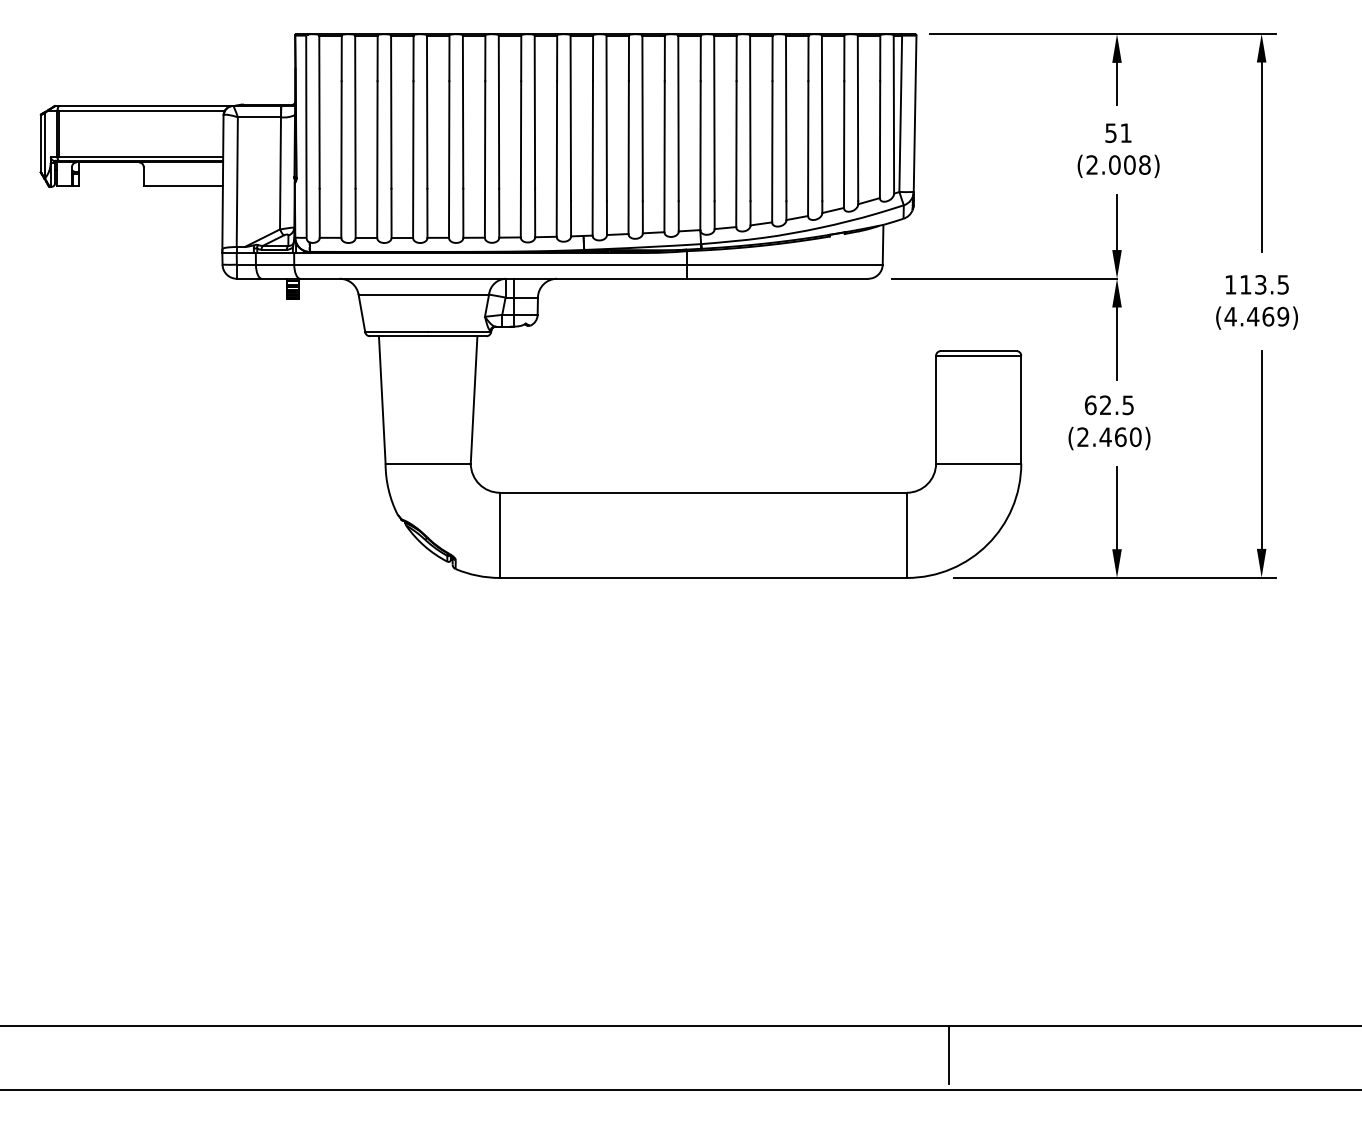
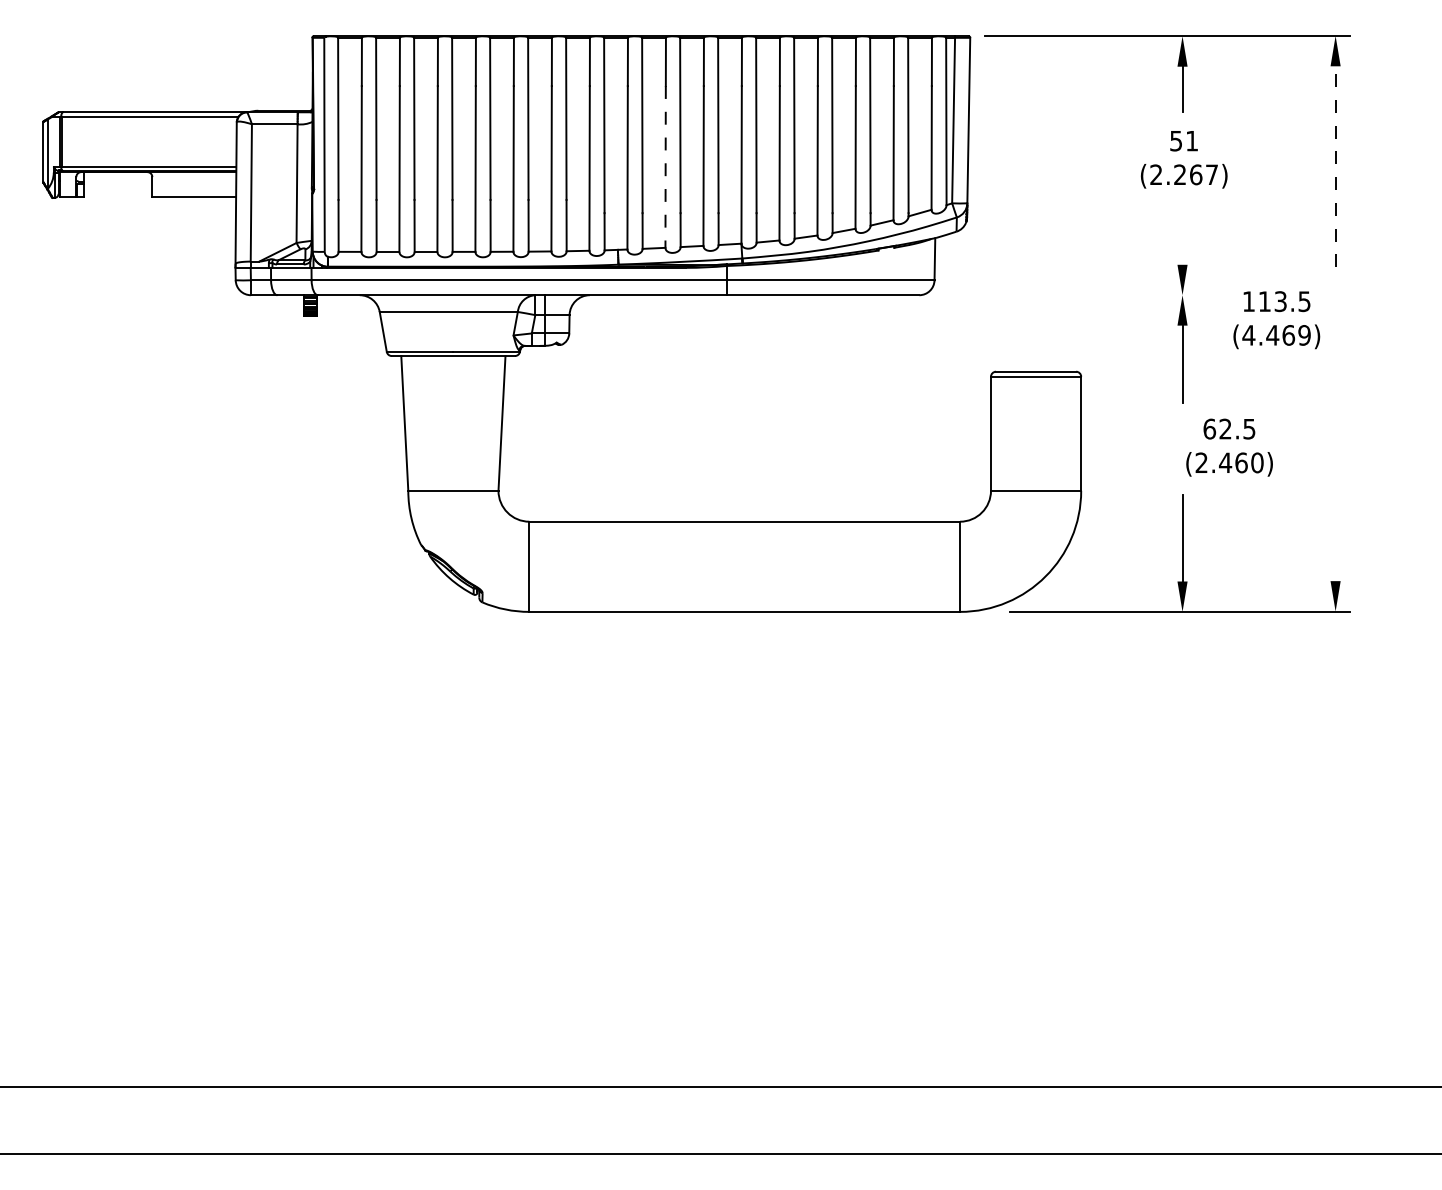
line: (1261, 157) -> (1335, 166), solid -> dashed
line: (628, 158) -> (665, 167), solid -> dashed
text: (1129, 164) -> (1195, 174), (2.008) -> (2.267)
line: (1117, 222) -> (1183, 235), removed
line: (1004, 278) -> (1063, 294), removed
text: (1256, 302) -> (1276, 320), moved
text: (1109, 422) -> (1229, 447), moved
line: (1261, 449) -> (1335, 475), removed
line: (948, 1055) -> (1004, 1117), removed

